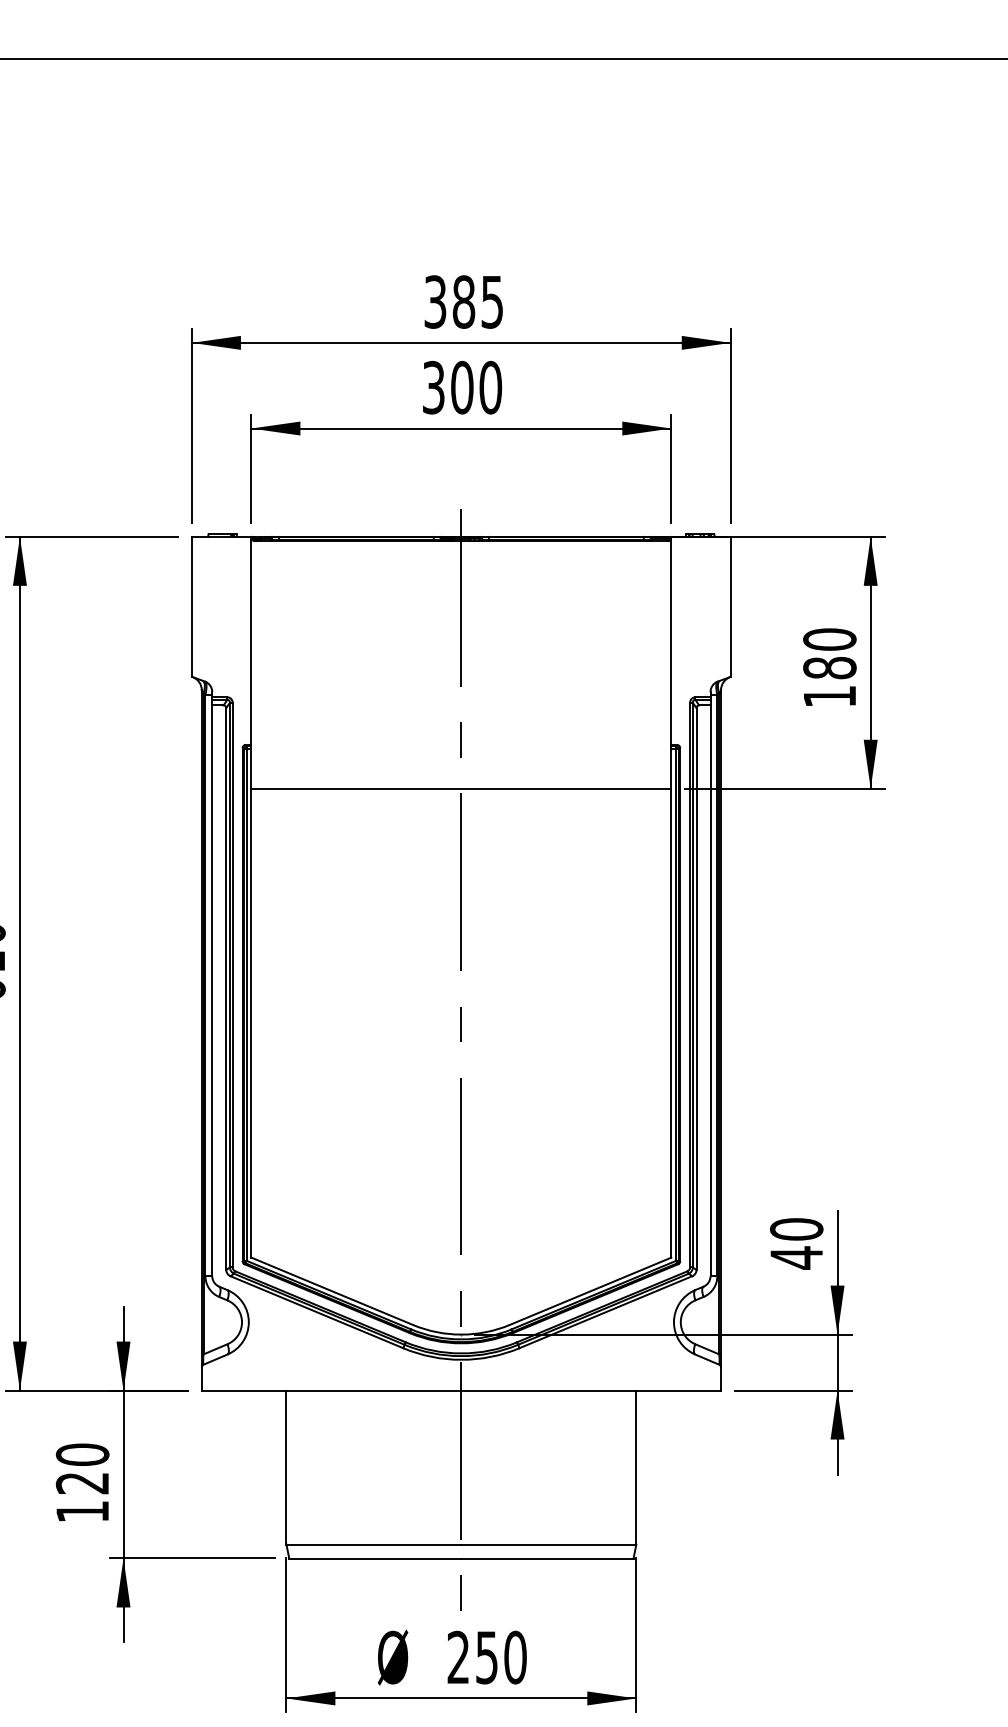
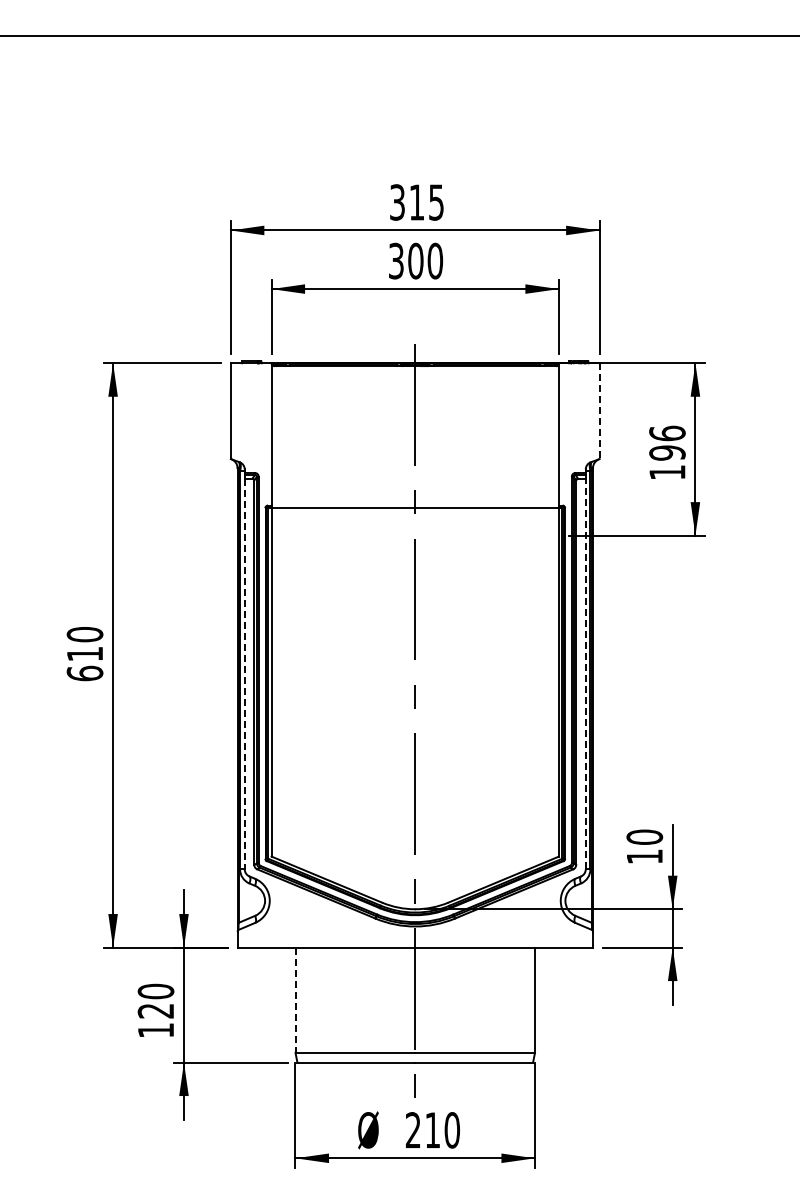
text: (463, 302) -> (416, 202), 385 -> 315
line: (730, 607) -> (599, 411), solid -> dashed
text: (829, 652) -> (667, 442), 180 -> 196
line: (460, 788) -> (414, 507), moved
line: (710, 990) -> (585, 673), solid -> dashed
line: (211, 991) -> (244, 674), solid -> dashed
text: (796, 1257) -> (644, 856), 40 -> 10
line: (286, 1467) -> (295, 1000), solid -> dashed
text: (486, 1657) -> (432, 1130), 250 -> 210

